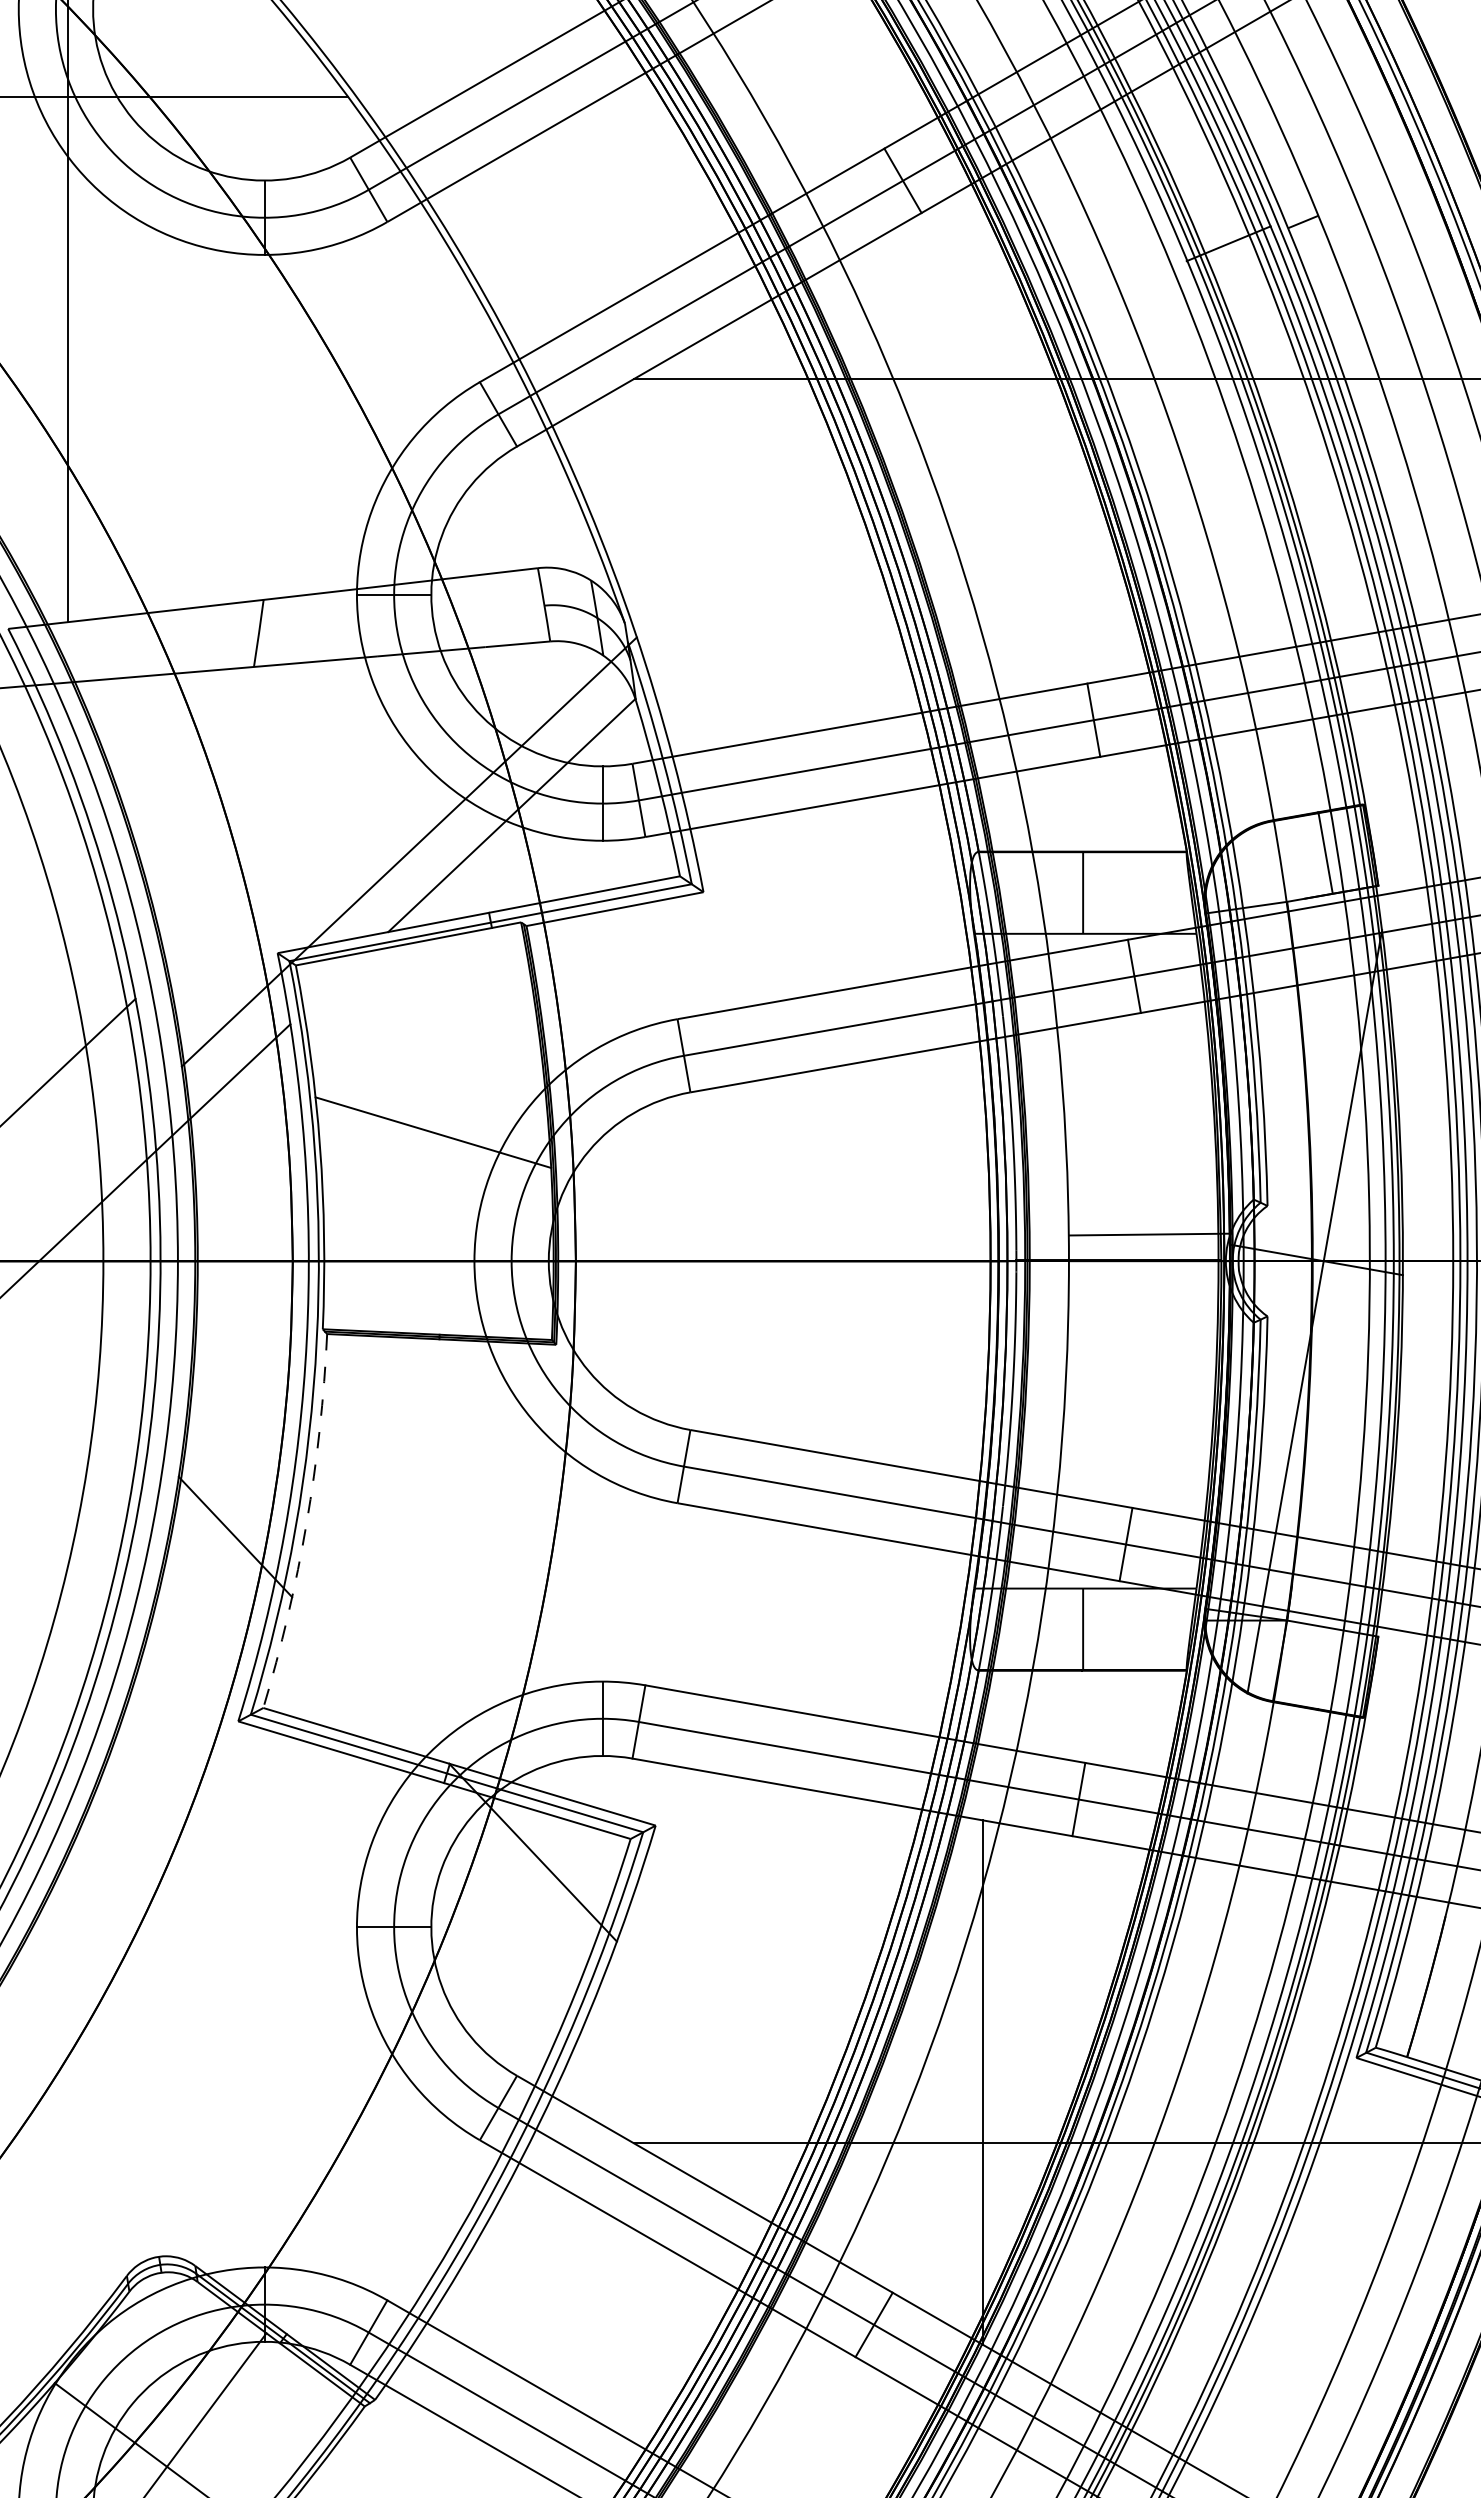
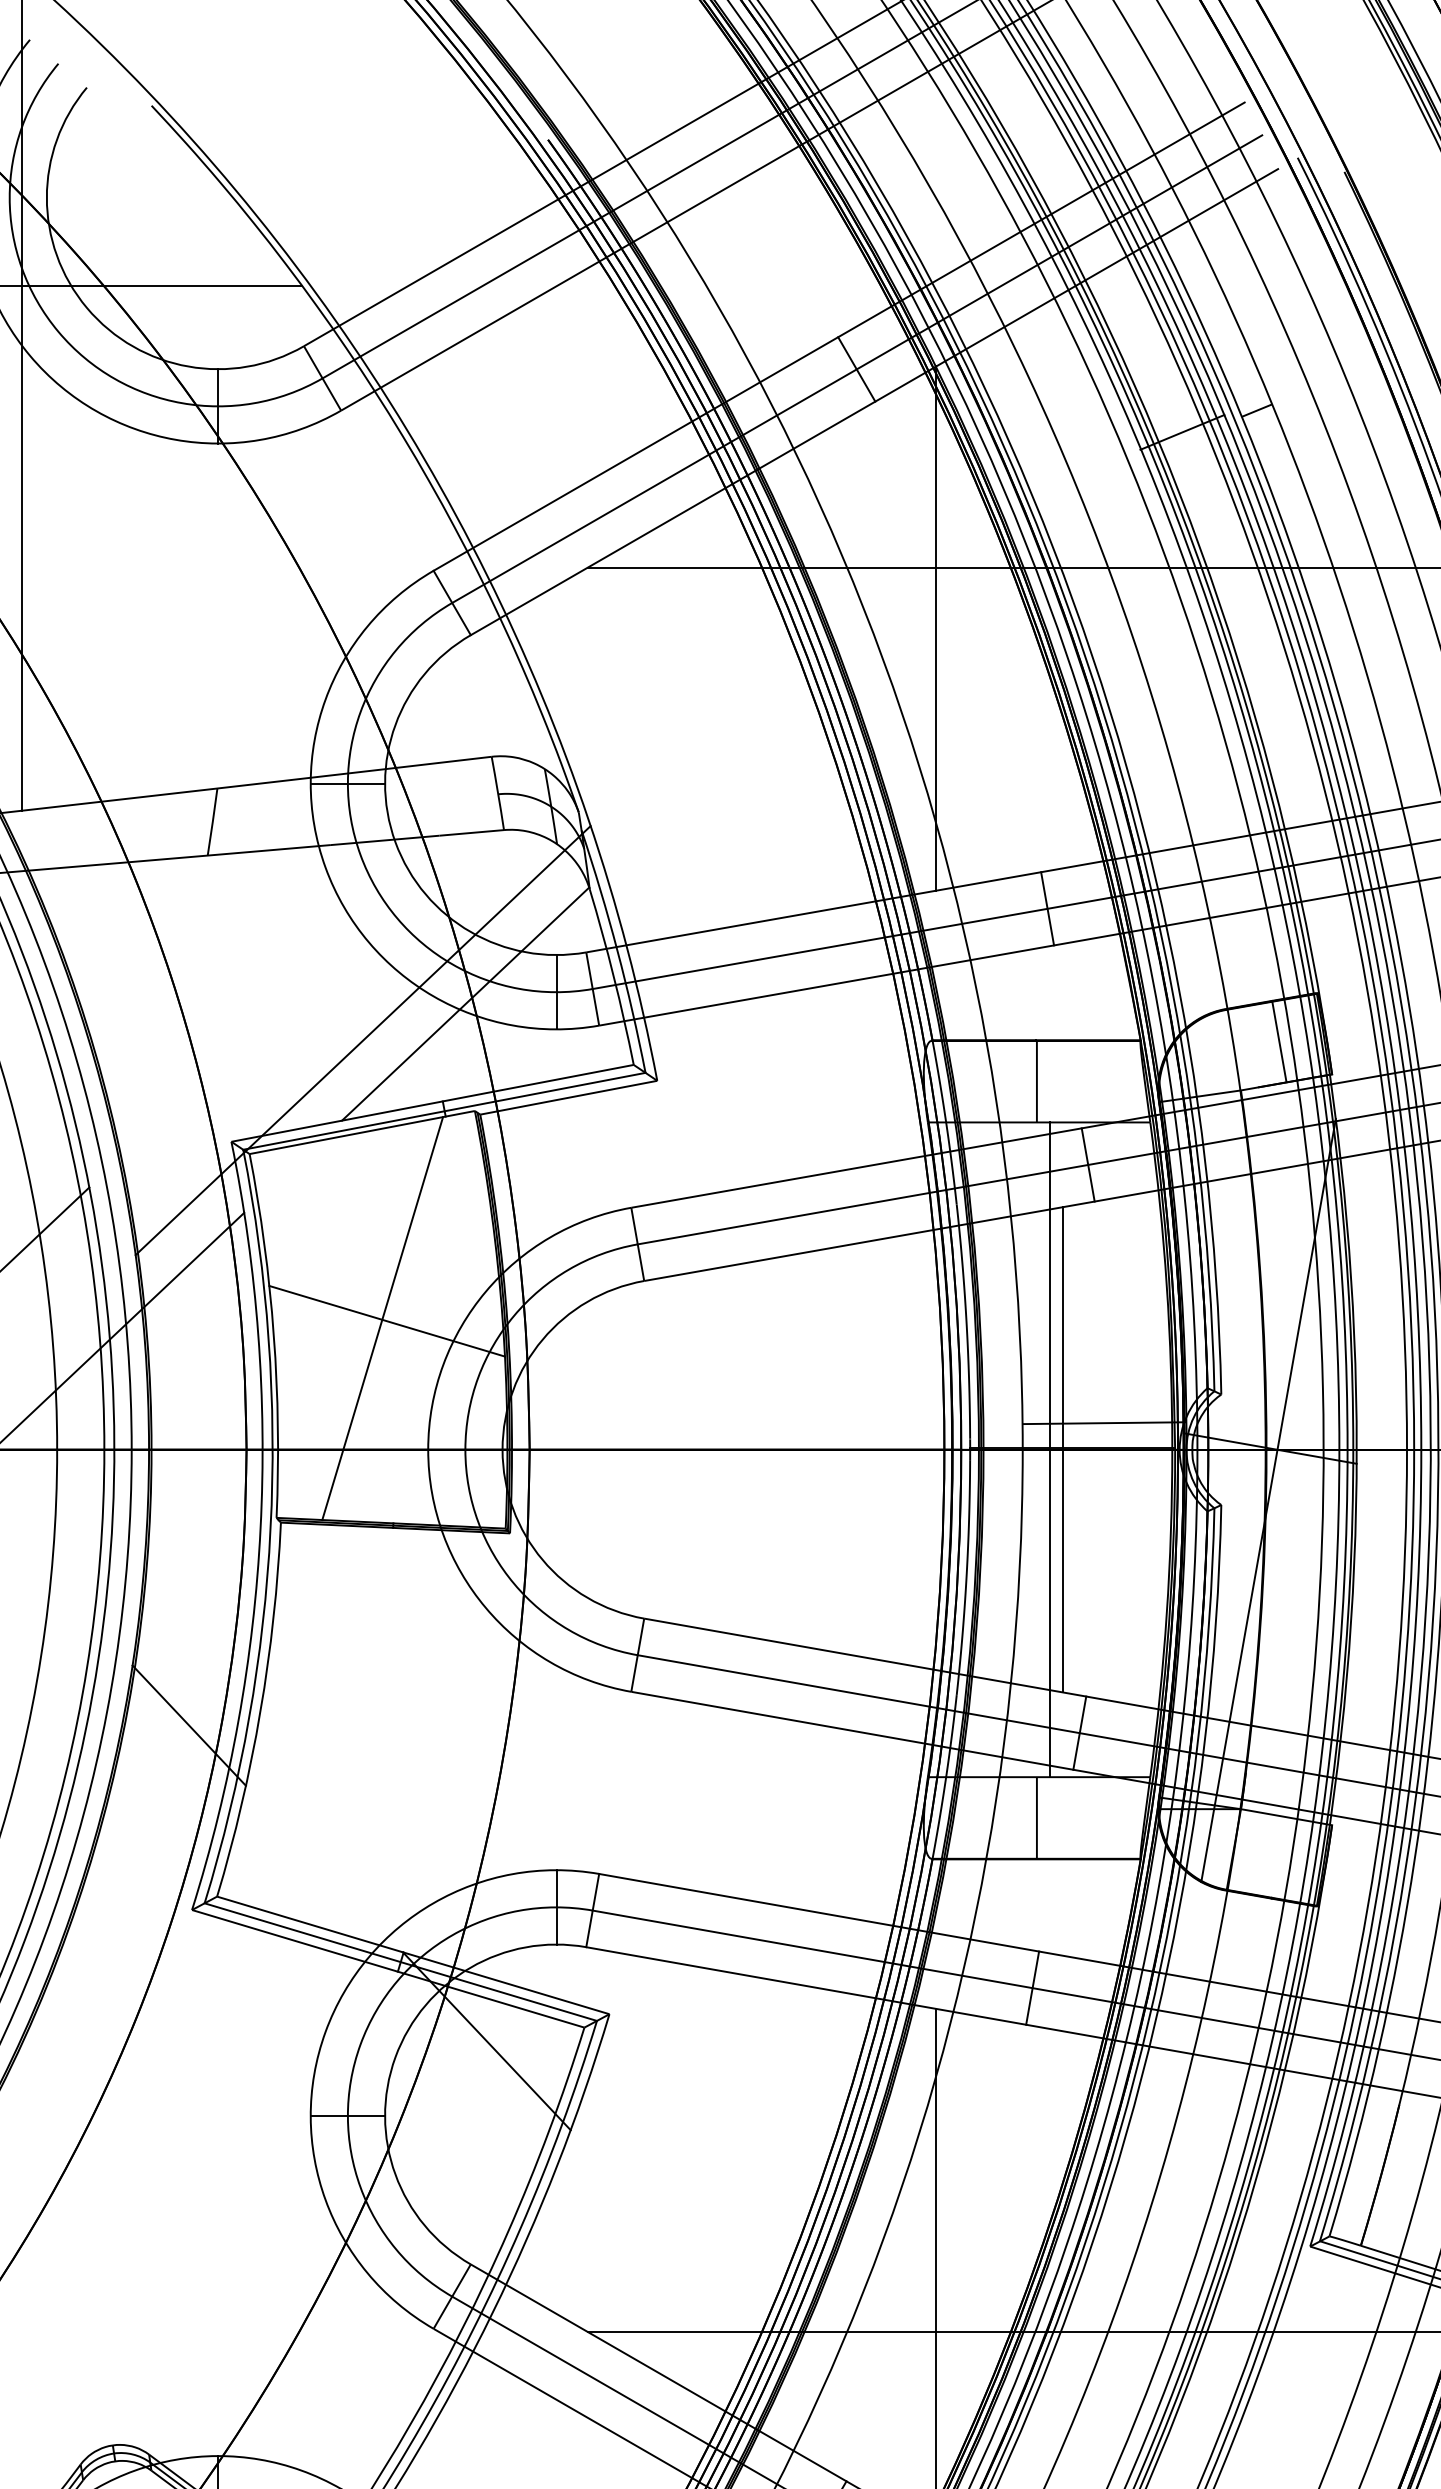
line: (982, 439) -> (936, 628), added
line: (428, 1129) -> (382, 1318), added
line: (1096, 1260) -> (1050, 1449), added
line: (1109, 1260) -> (1063, 1449), added
arc: (306, 1522) -> (260, 1711), dashed -> solid

